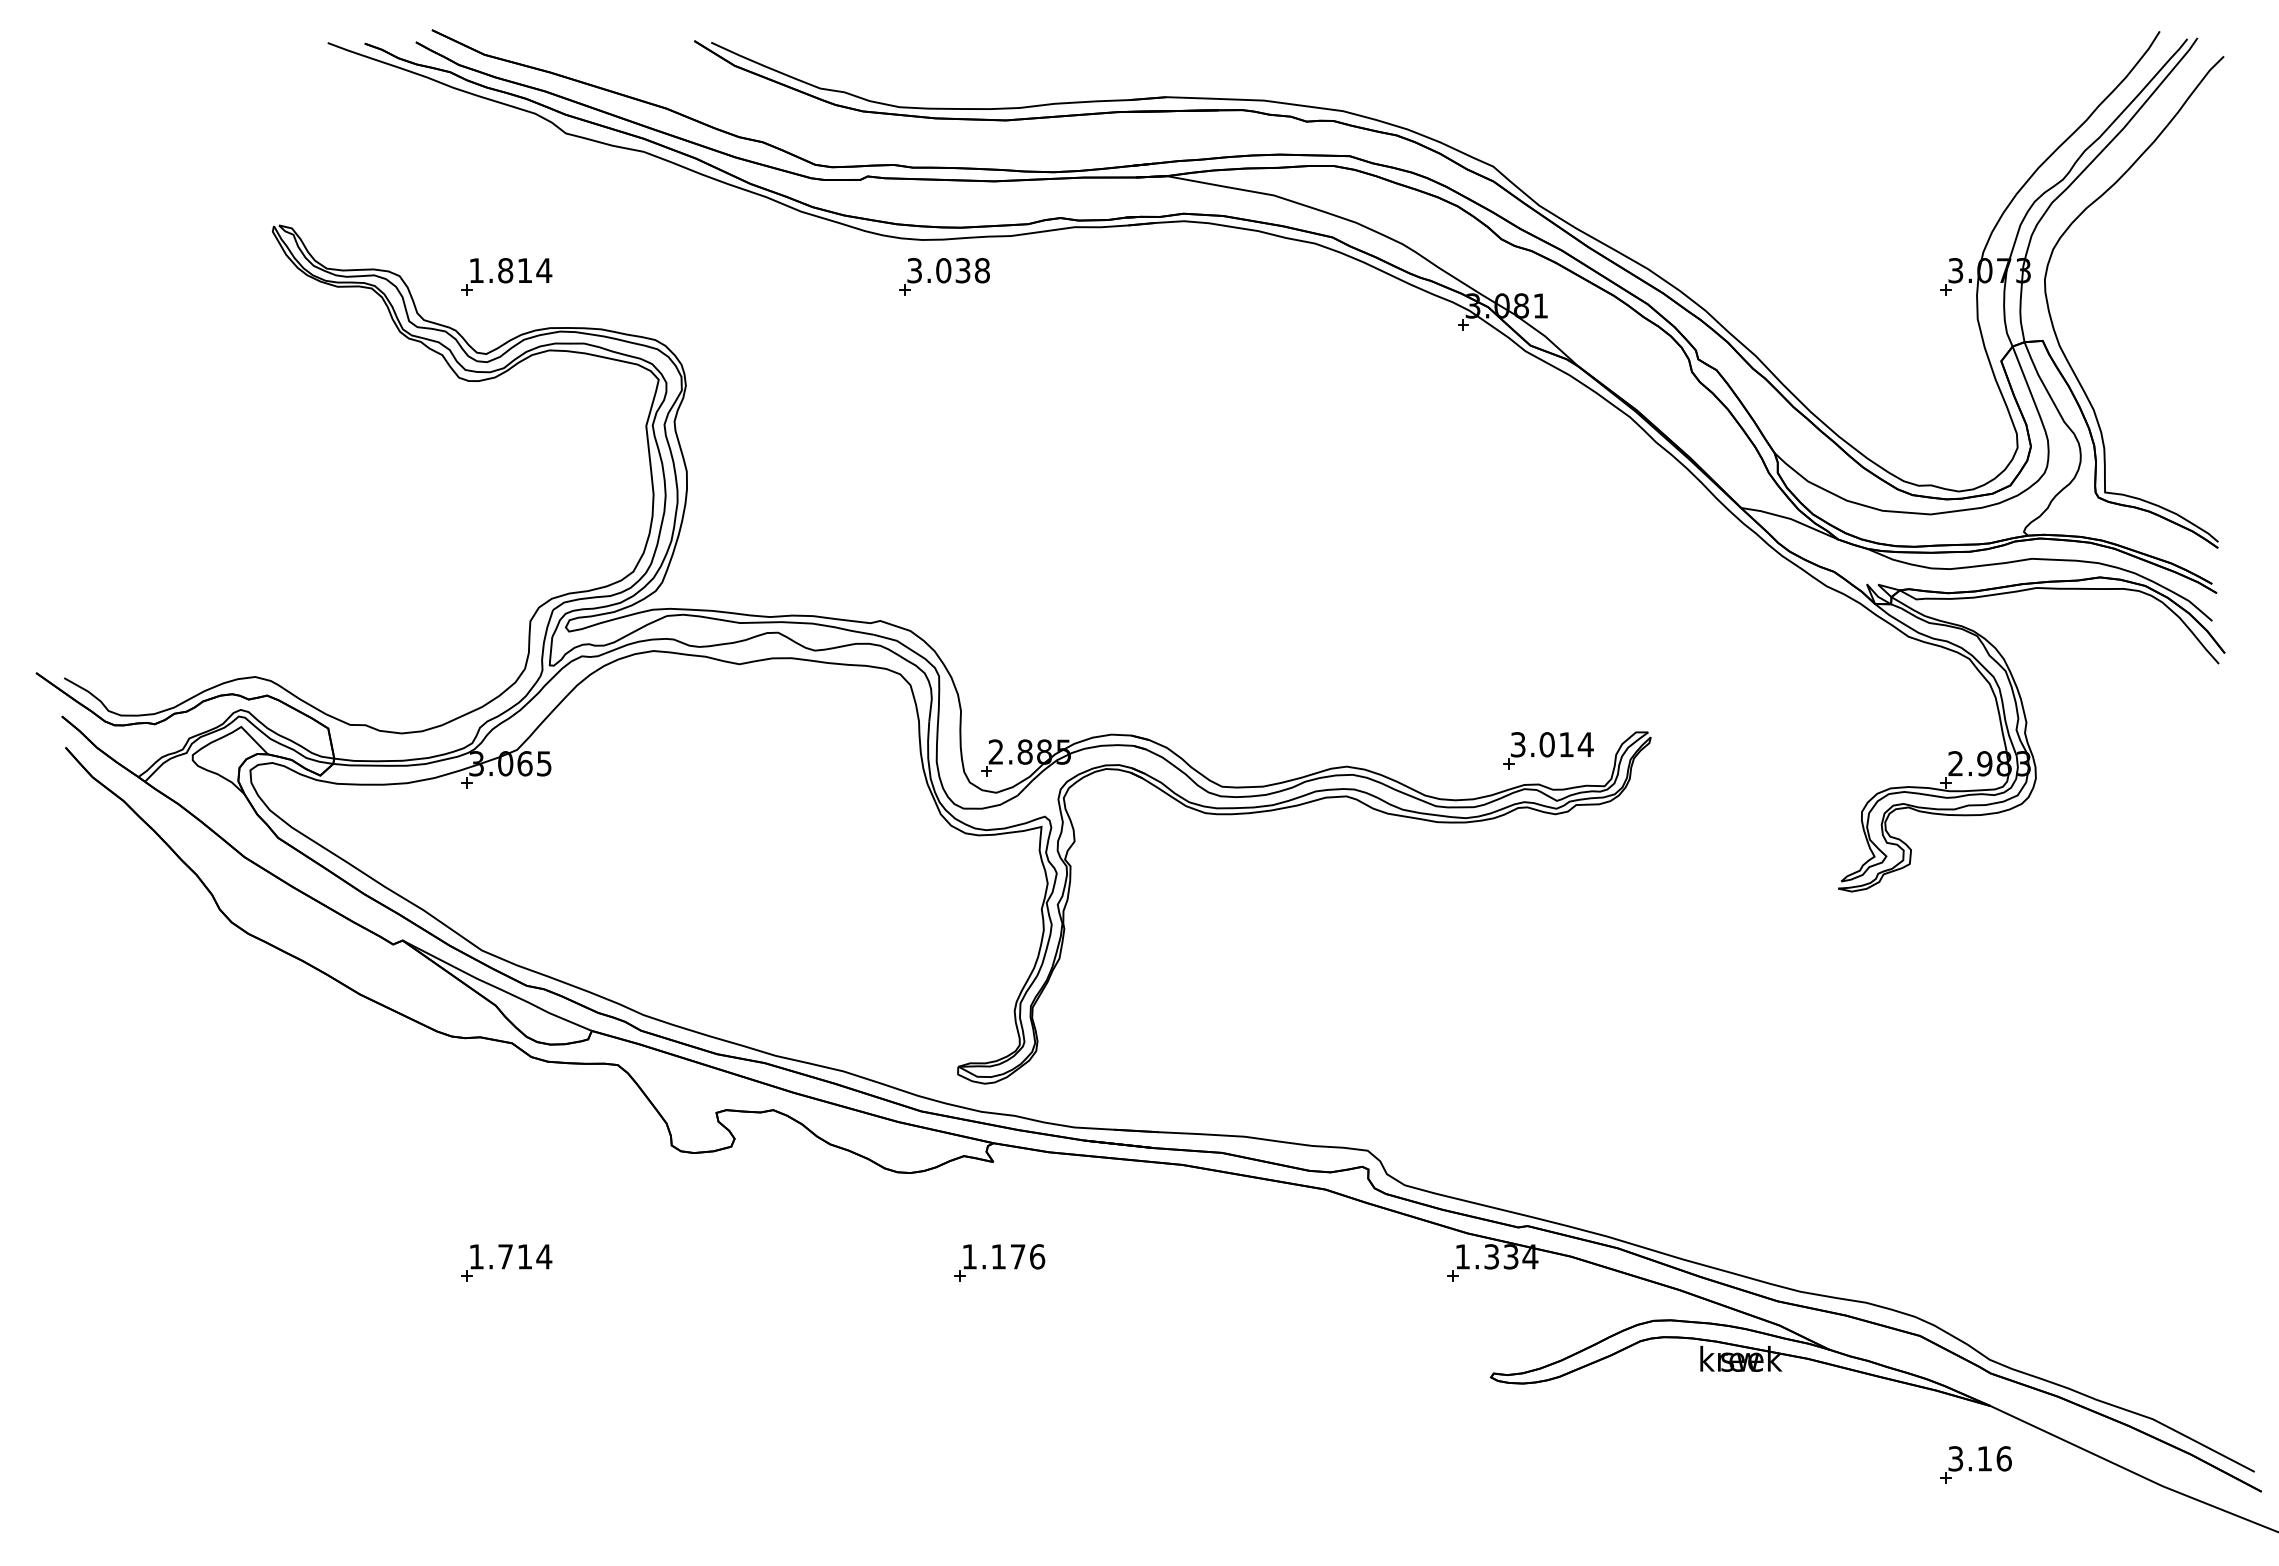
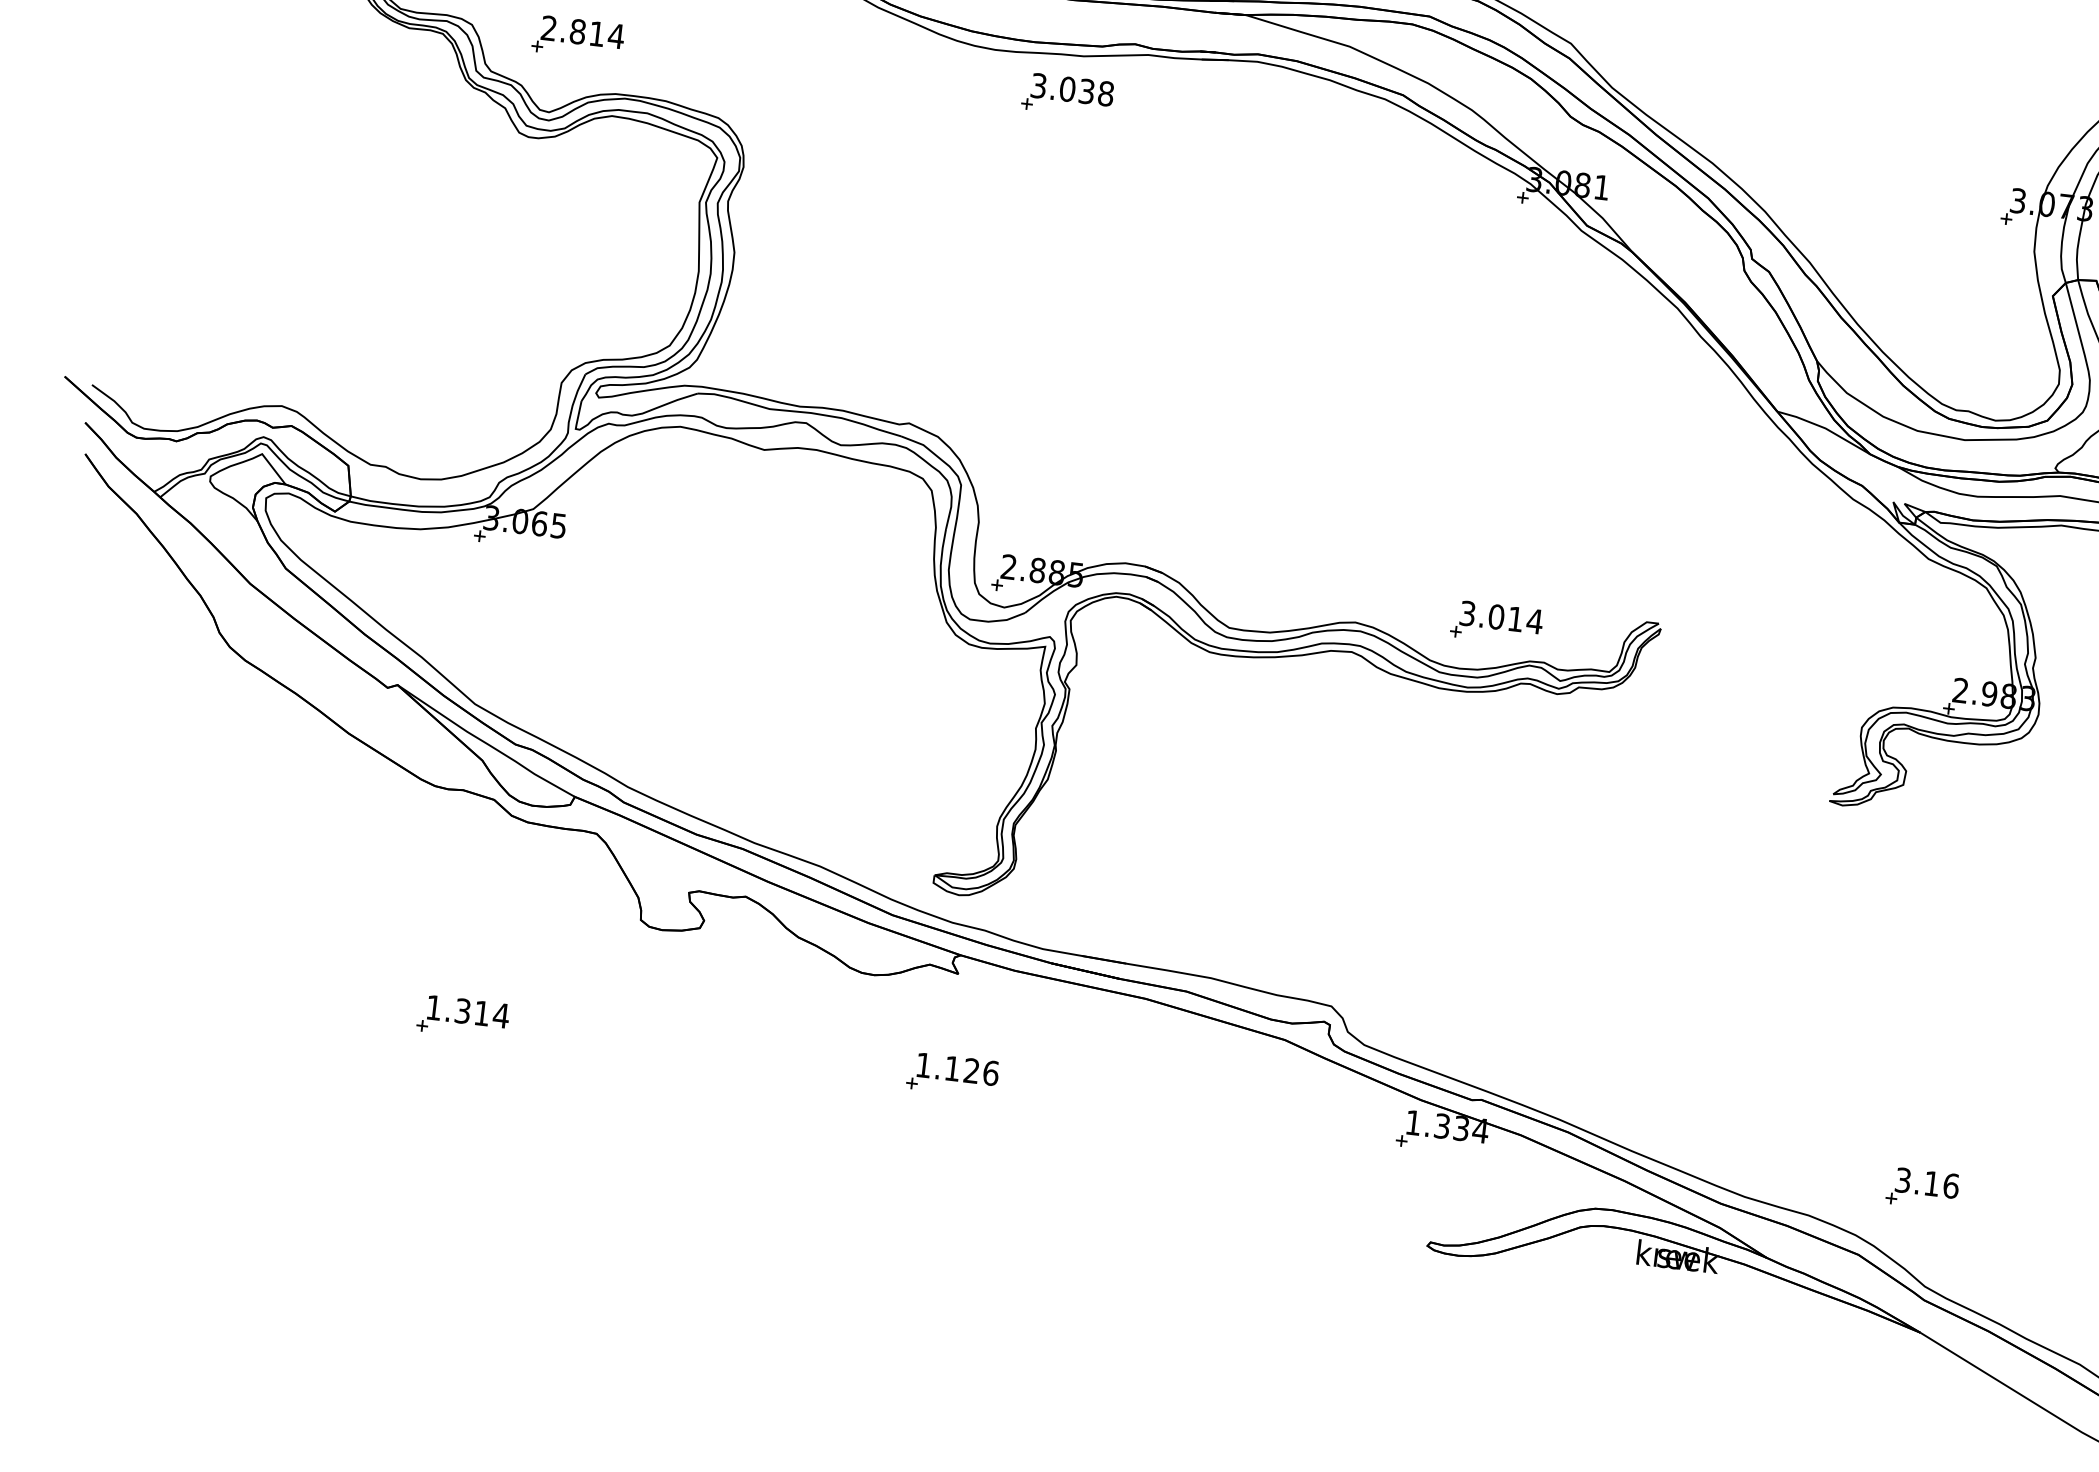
text: (476, 270) -> (549, 28), 1.814 -> 2.814
part: (944, 276) -> (1067, 95), moved
part: (1548, 750) -> (1497, 622), moved
text: (505, 1256) -> (462, 1010), 1.714 -> 1.314
text: (1017, 1256) -> (971, 1070), 1.176 -> 1.126
part: (1975, 1464) -> (1922, 1188), moved

